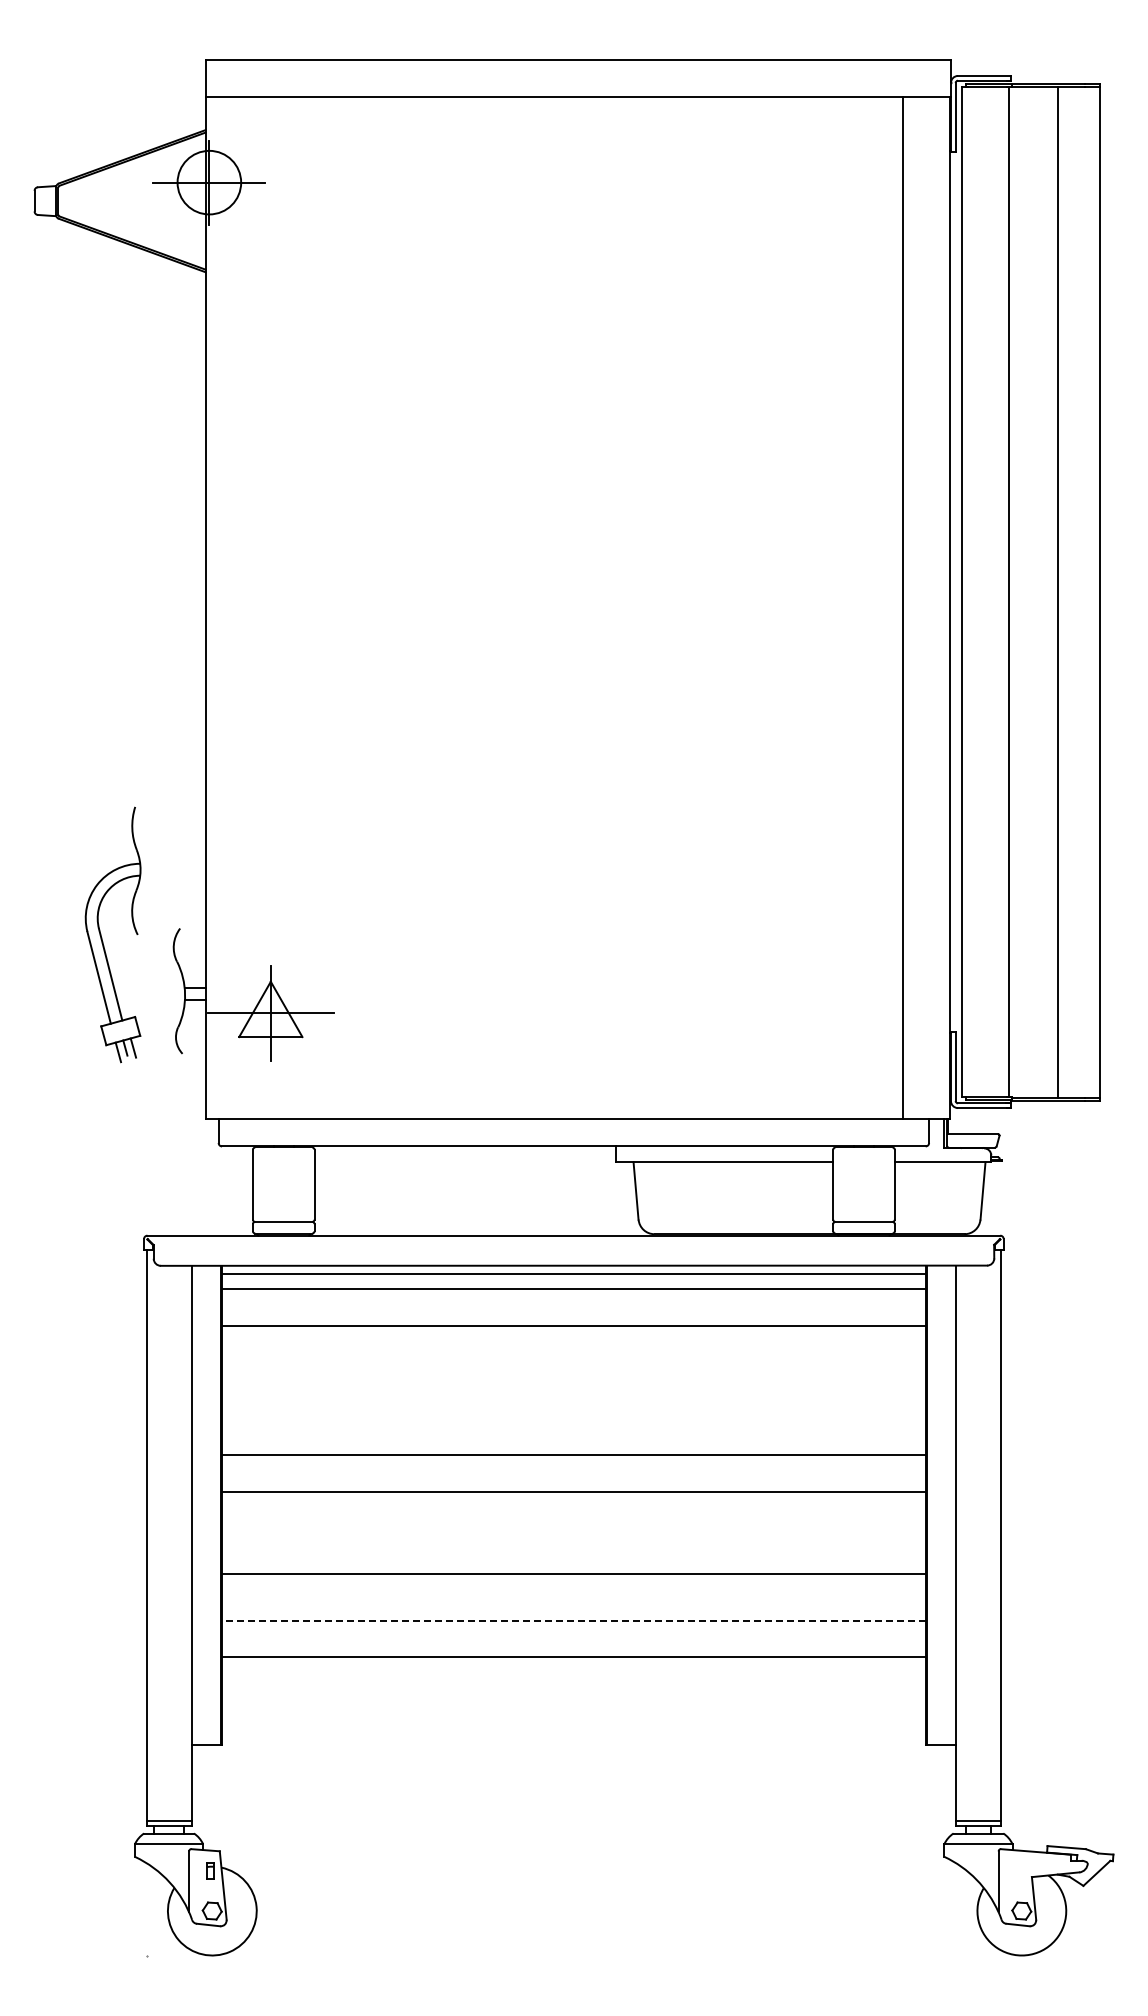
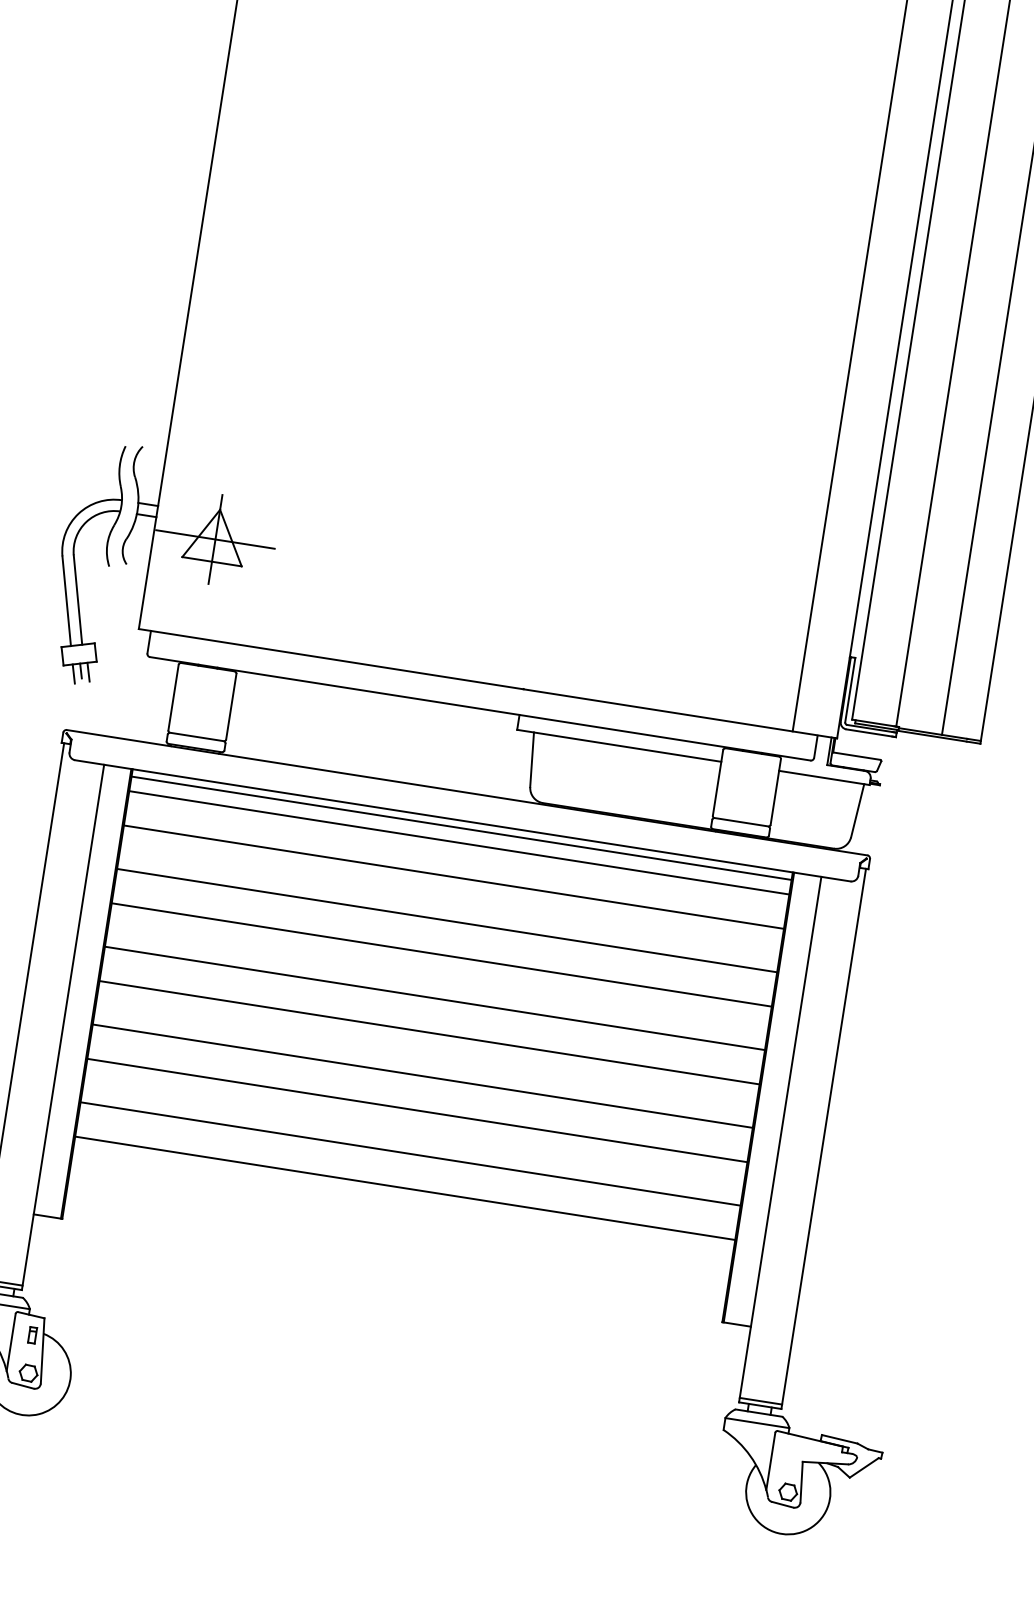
part: (102, 937) -> (75, 563), moved
line: (573, 1372) -> (446, 920), added
line: (573, 1408) -> (441, 954), added
line: (573, 1537) -> (422, 1075), added
line: (573, 1620) -> (410, 1153), dashed -> solid

